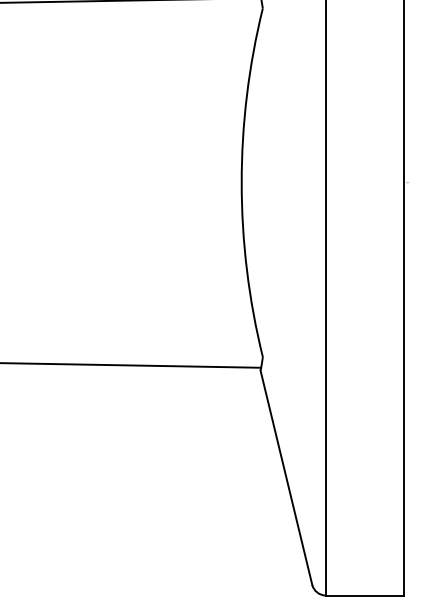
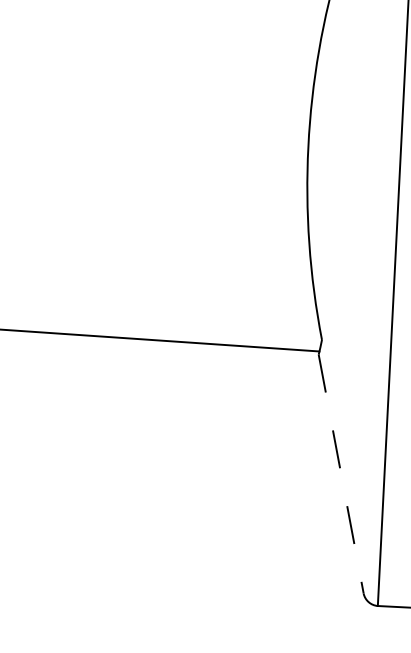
line: (286, 478) -> (341, 474), solid -> dashed

